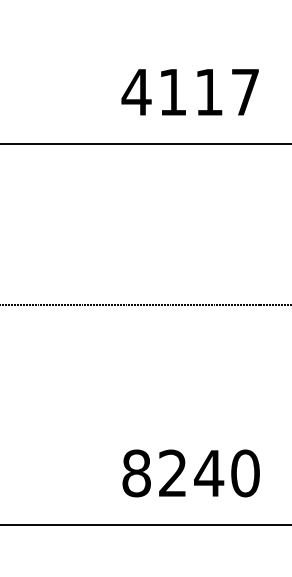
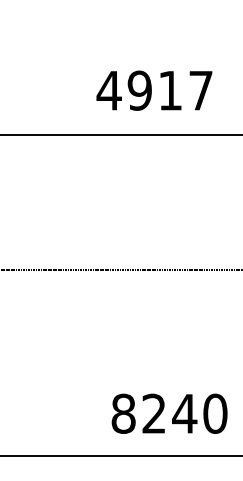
text: (172, 92) -> (139, 90), 4117 -> 4917
text: (190, 473) -> (169, 413), moved

